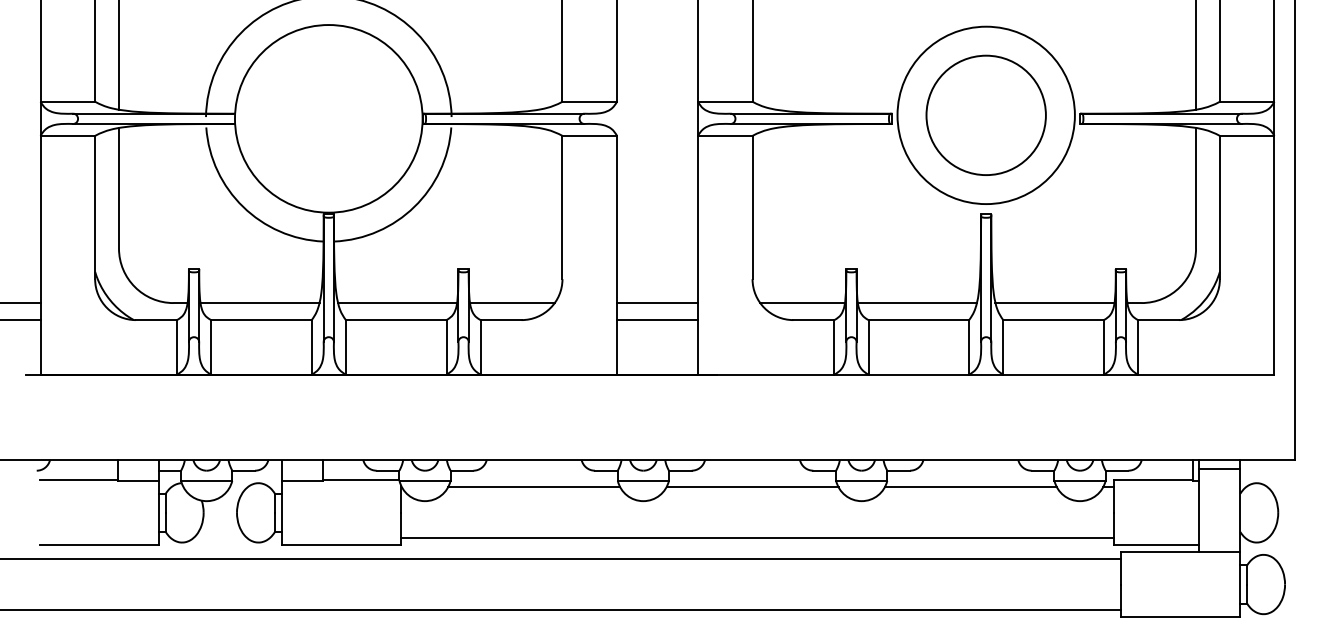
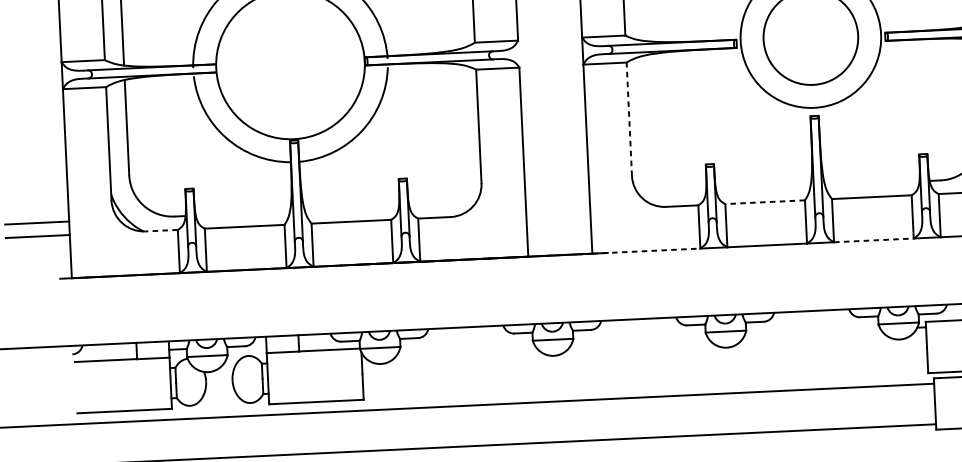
line: (752, 207) -> (629, 119), solid -> dashed
line: (259, 303) -> (242, 213), removed
line: (397, 303) -> (351, 208), removed
line: (512, 303) -> (442, 204), removed
line: (657, 303) -> (557, 198), removed
line: (802, 303) -> (672, 193), removed
line: (916, 303) -> (762, 189), removed
line: (1054, 303) -> (871, 184), removed
line: (156, 320) -> (161, 230), solid -> dashed
line: (657, 320) -> (558, 212), removed
line: (918, 320) -> (764, 202), solid -> dashed
line: (766, 374) -> (646, 250), solid -> dashed
line: (1054, 374) -> (874, 240), solid -> dashed
line: (534, 487) -> (467, 349), removed
line: (752, 487) -> (639, 340), removed
line: (970, 487) -> (812, 332), removed
line: (757, 538) -> (645, 381), removed

